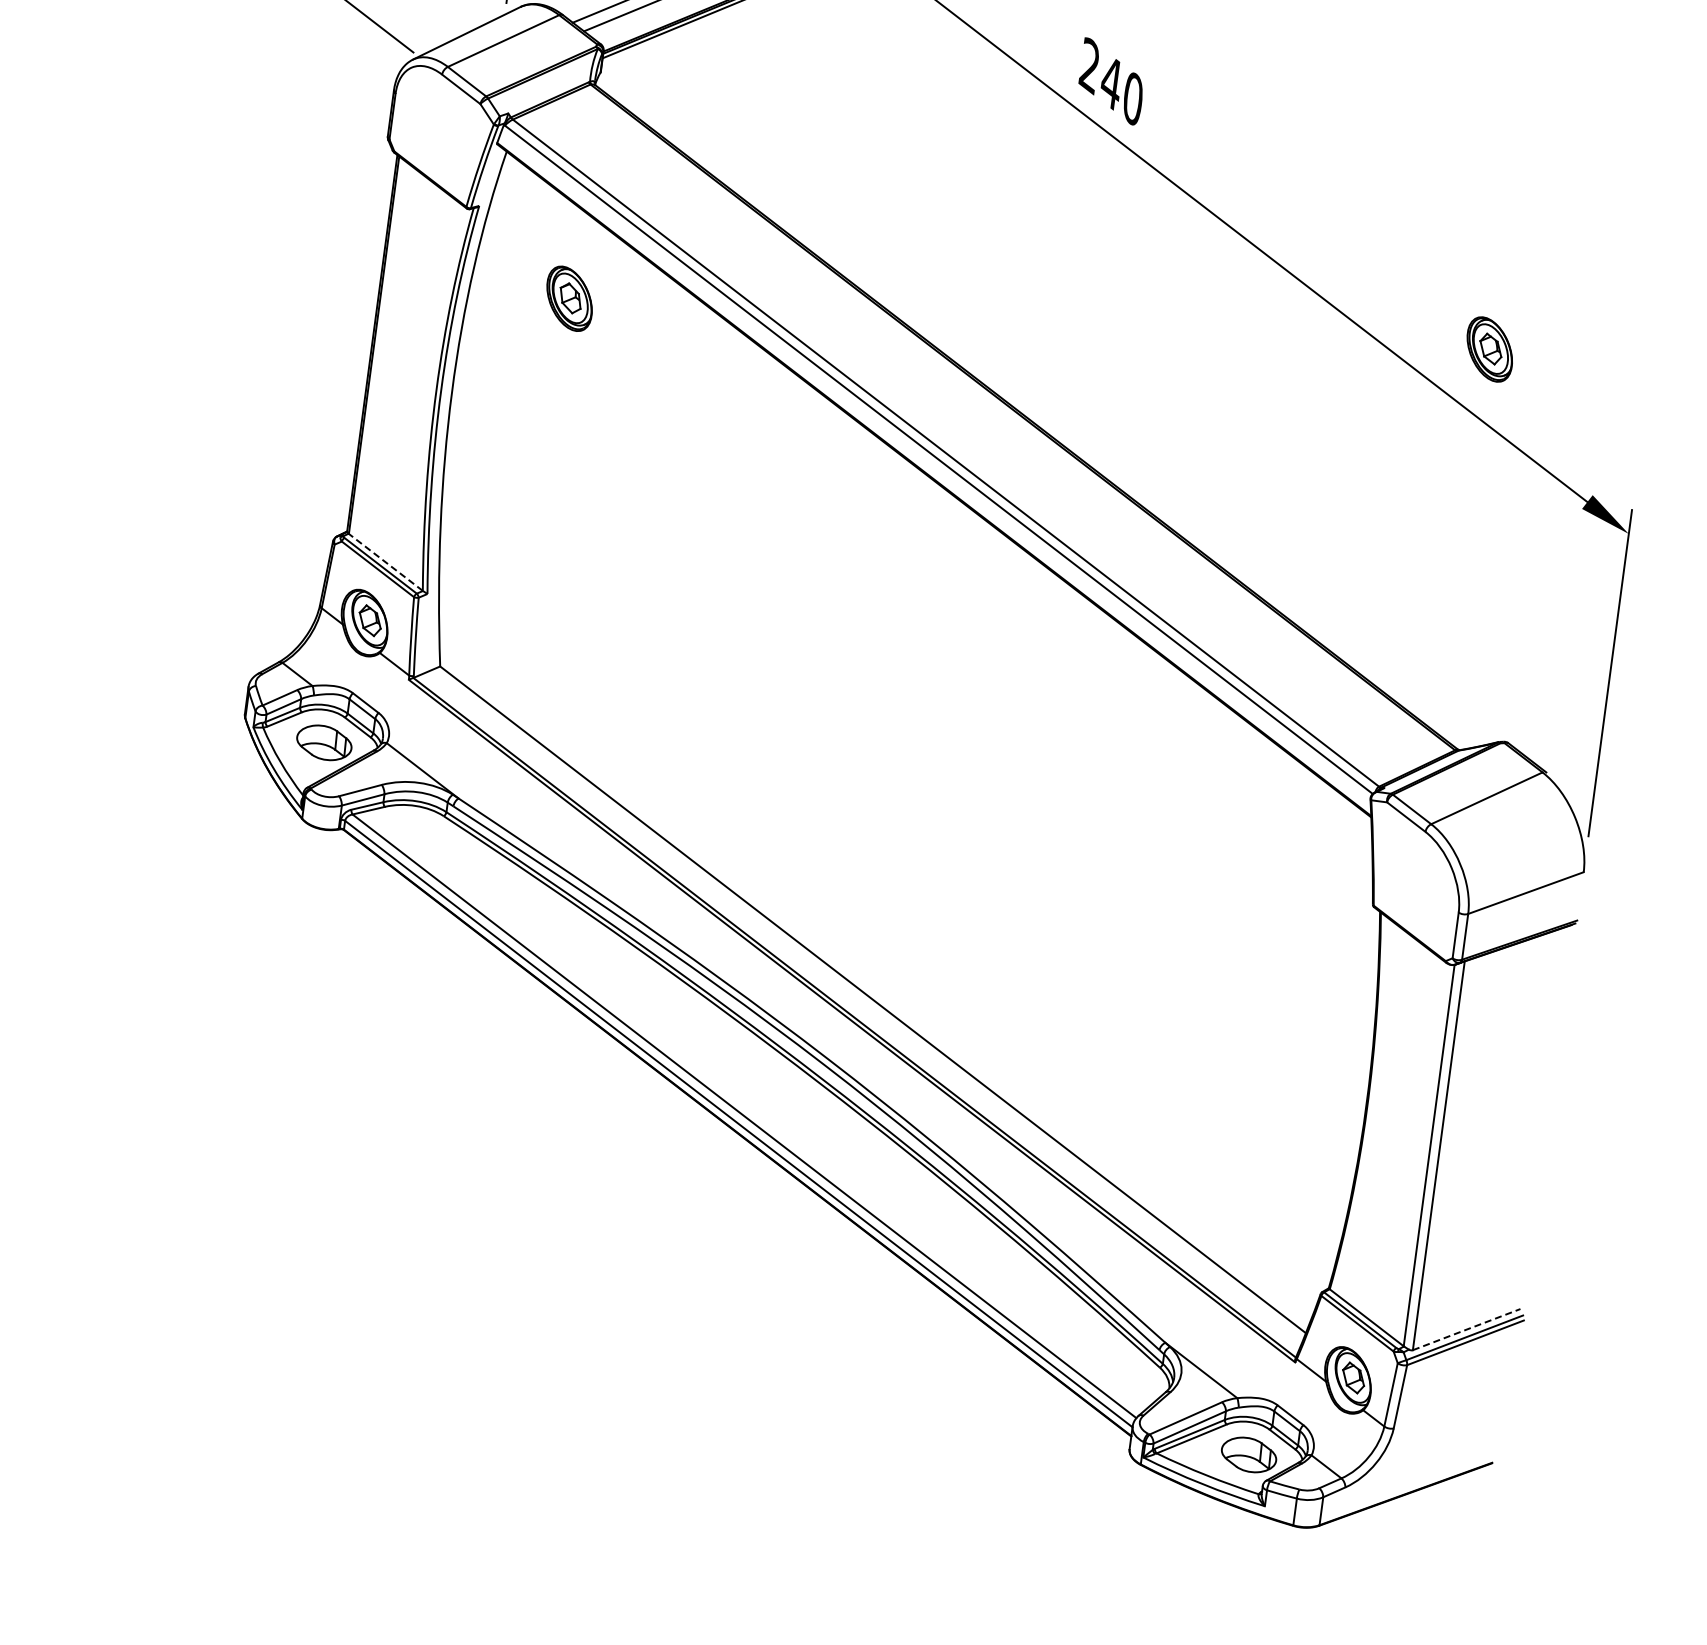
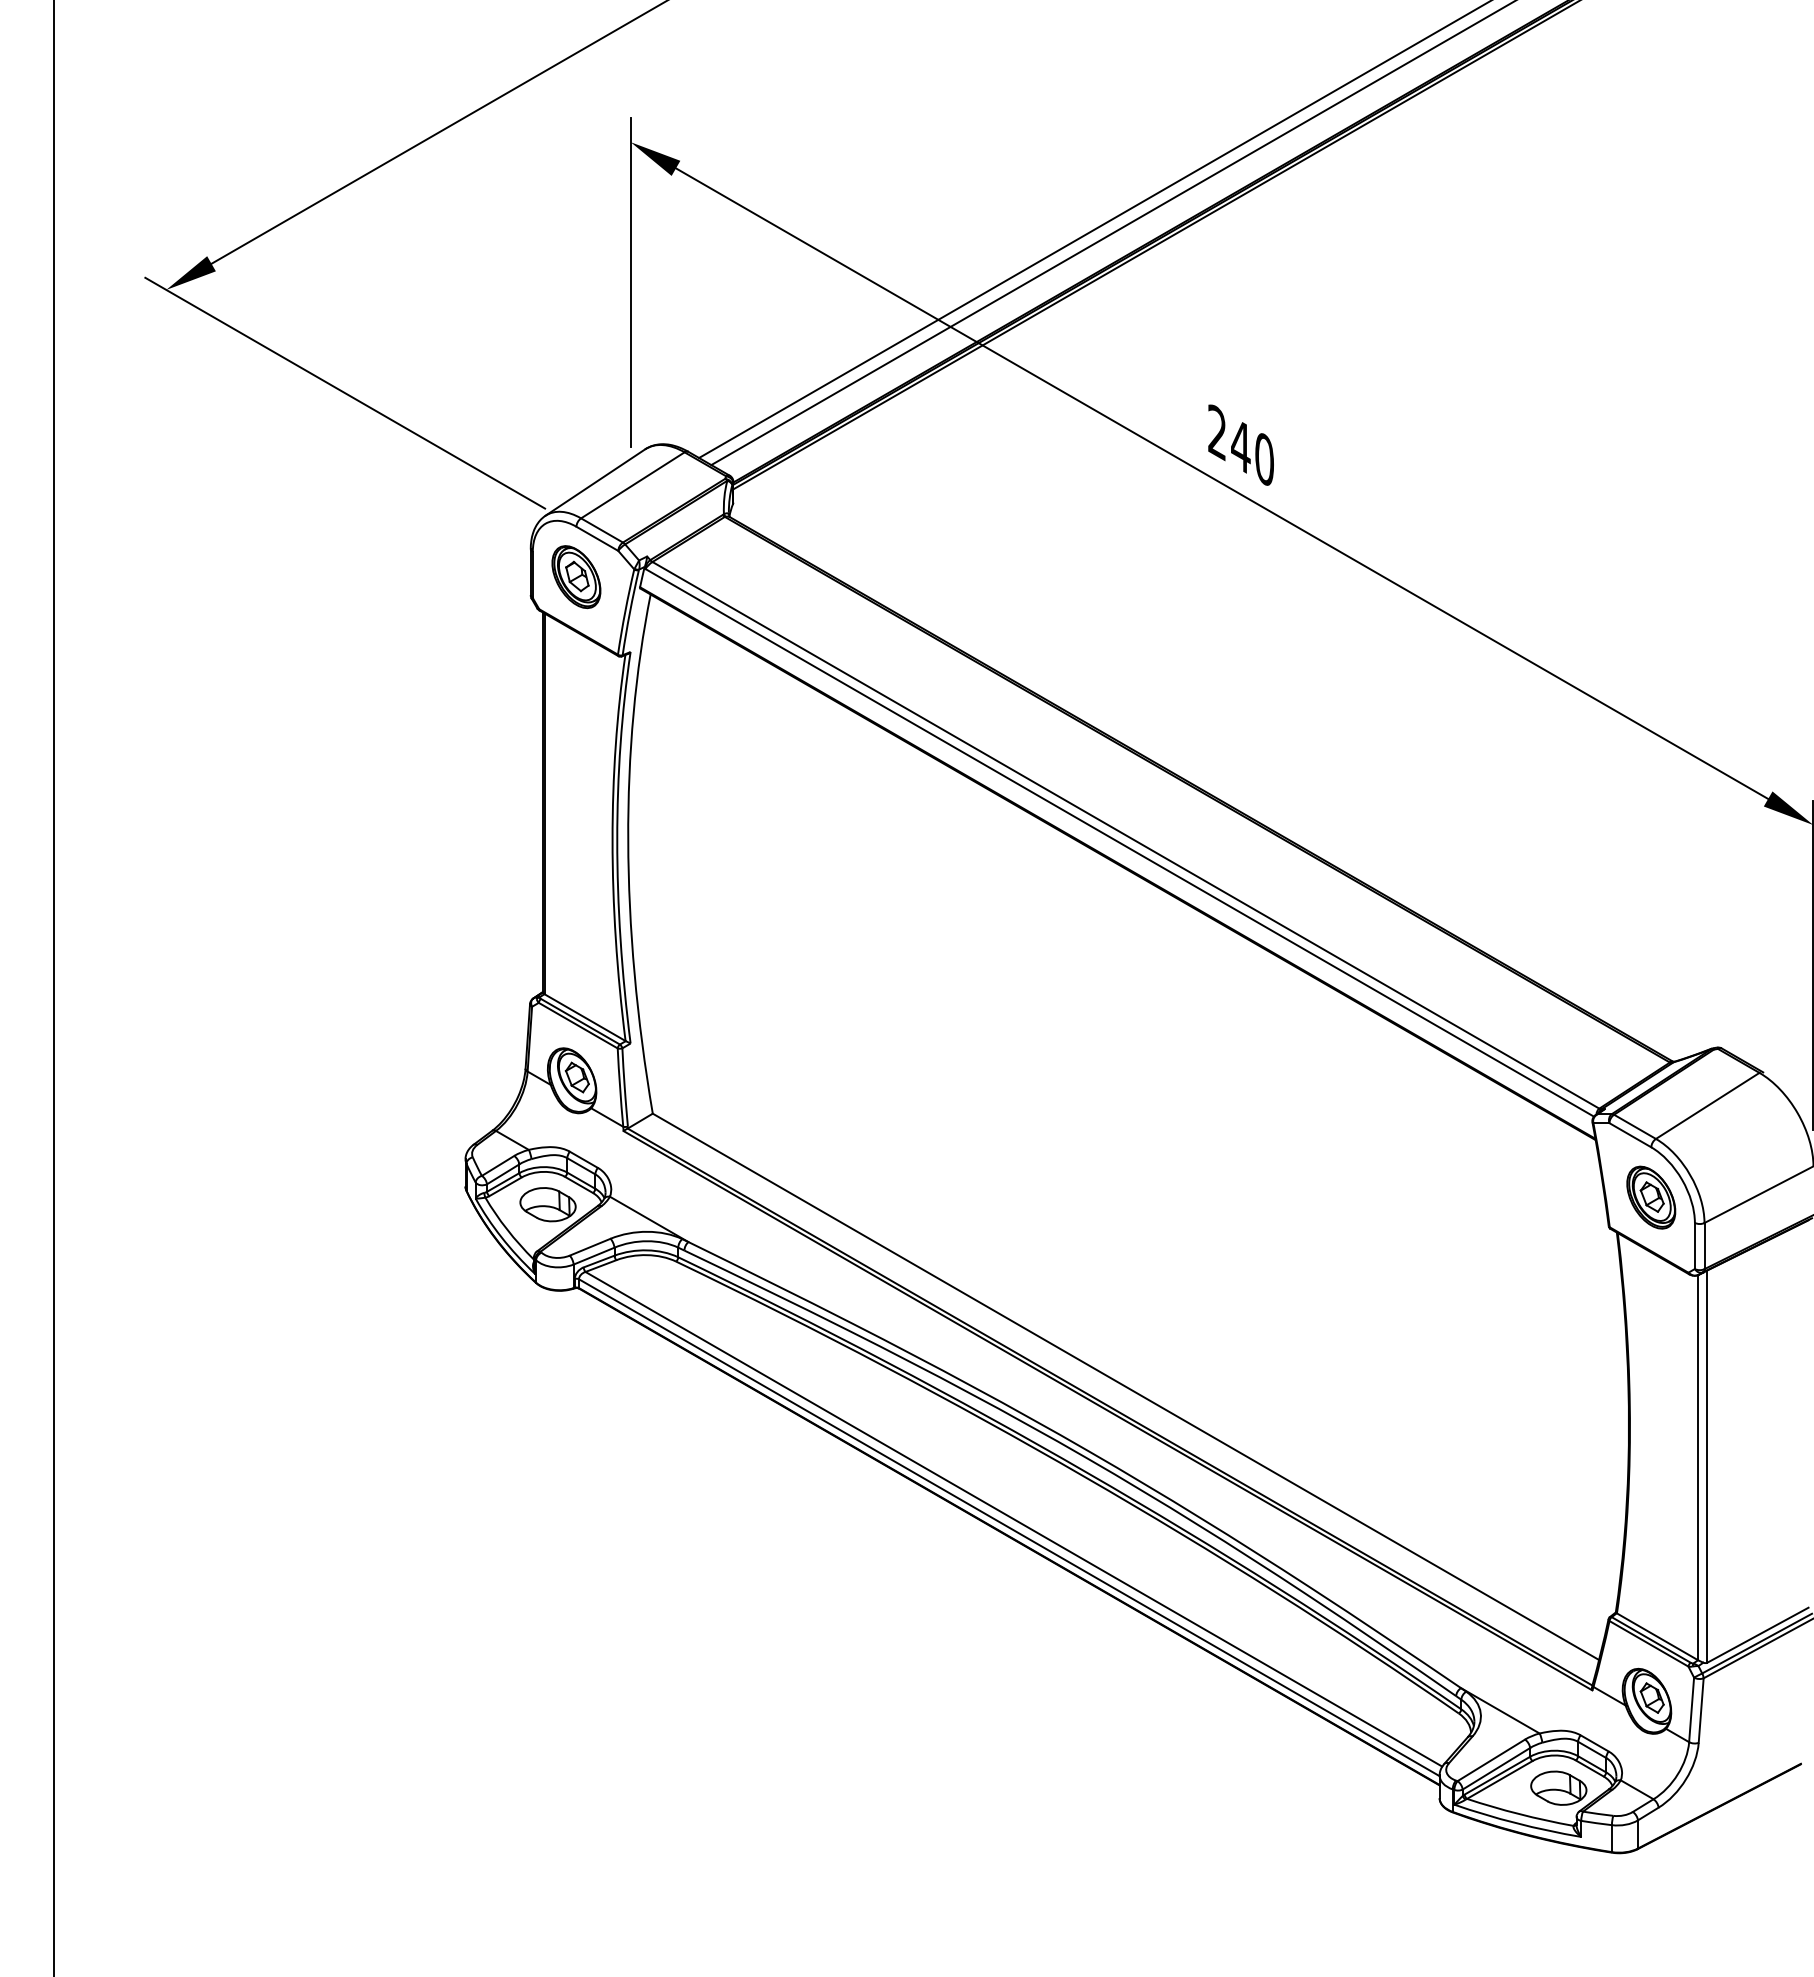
part: (569, 299) -> (576, 577), moved
part: (1490, 349) -> (1651, 1197), moved
line: (386, 562) -> (585, 1017), dashed -> solid
line: (1466, 1329) -> (1757, 1635), dashed -> solid

